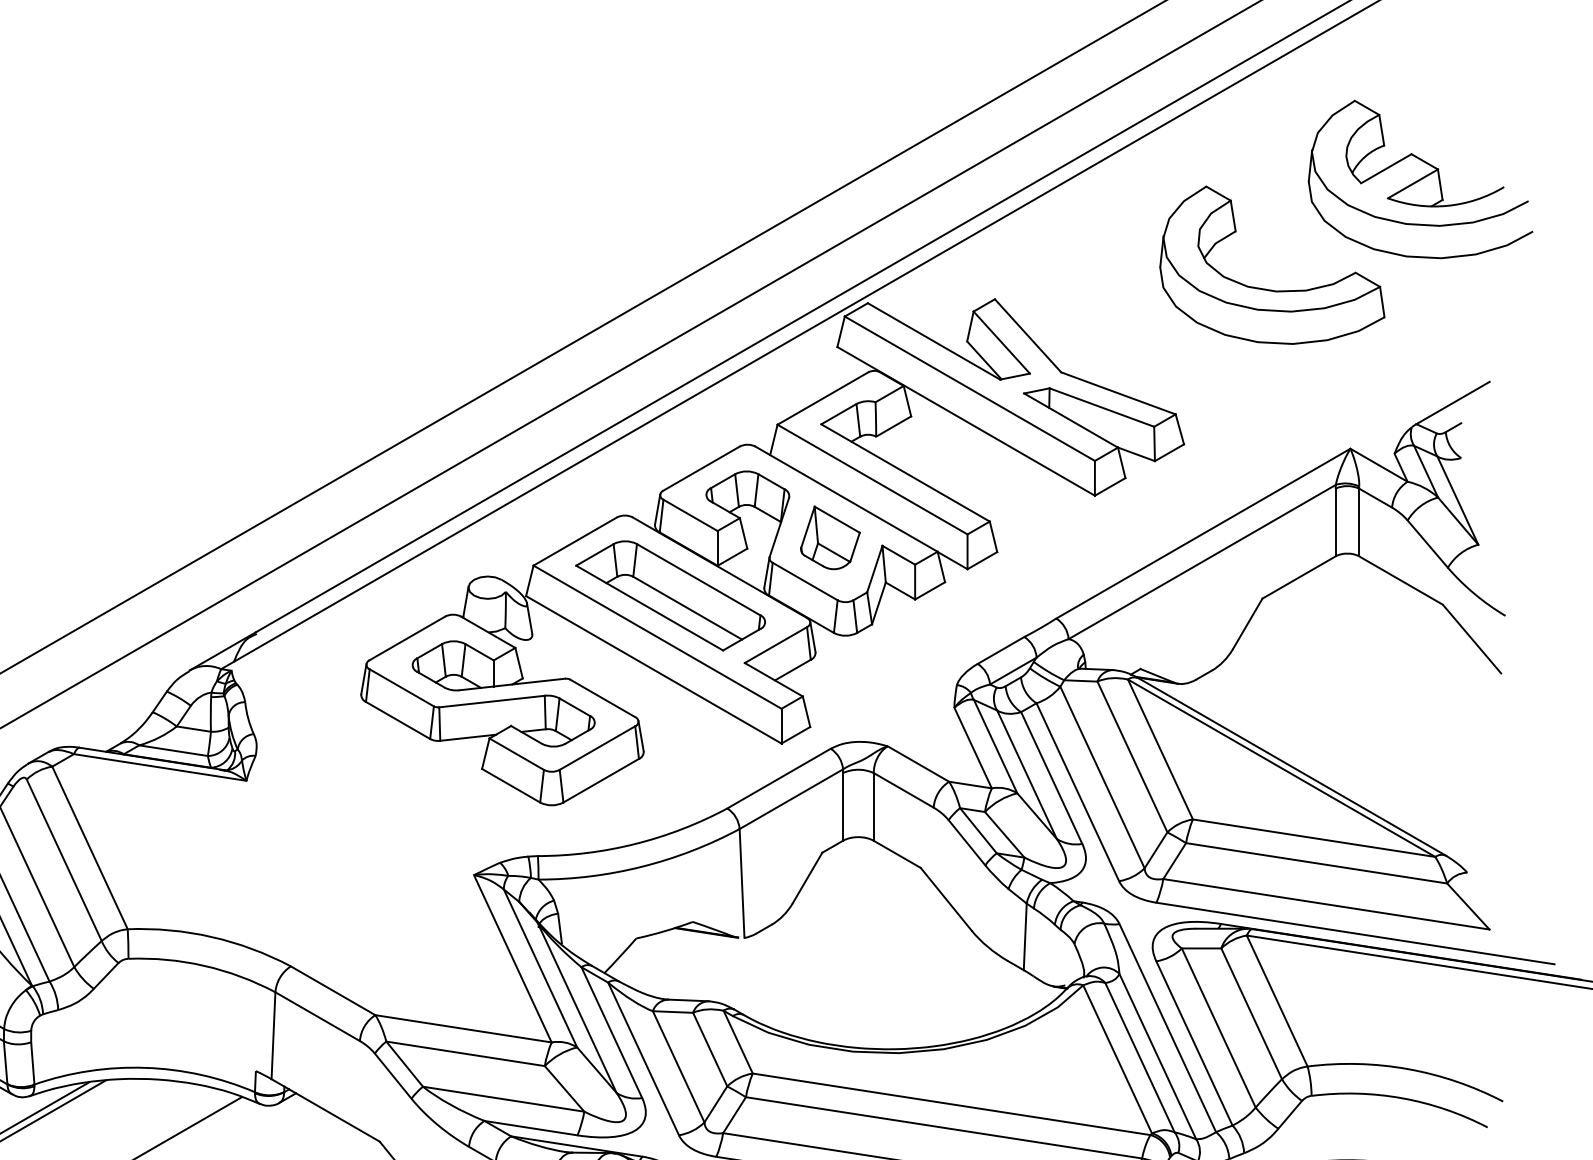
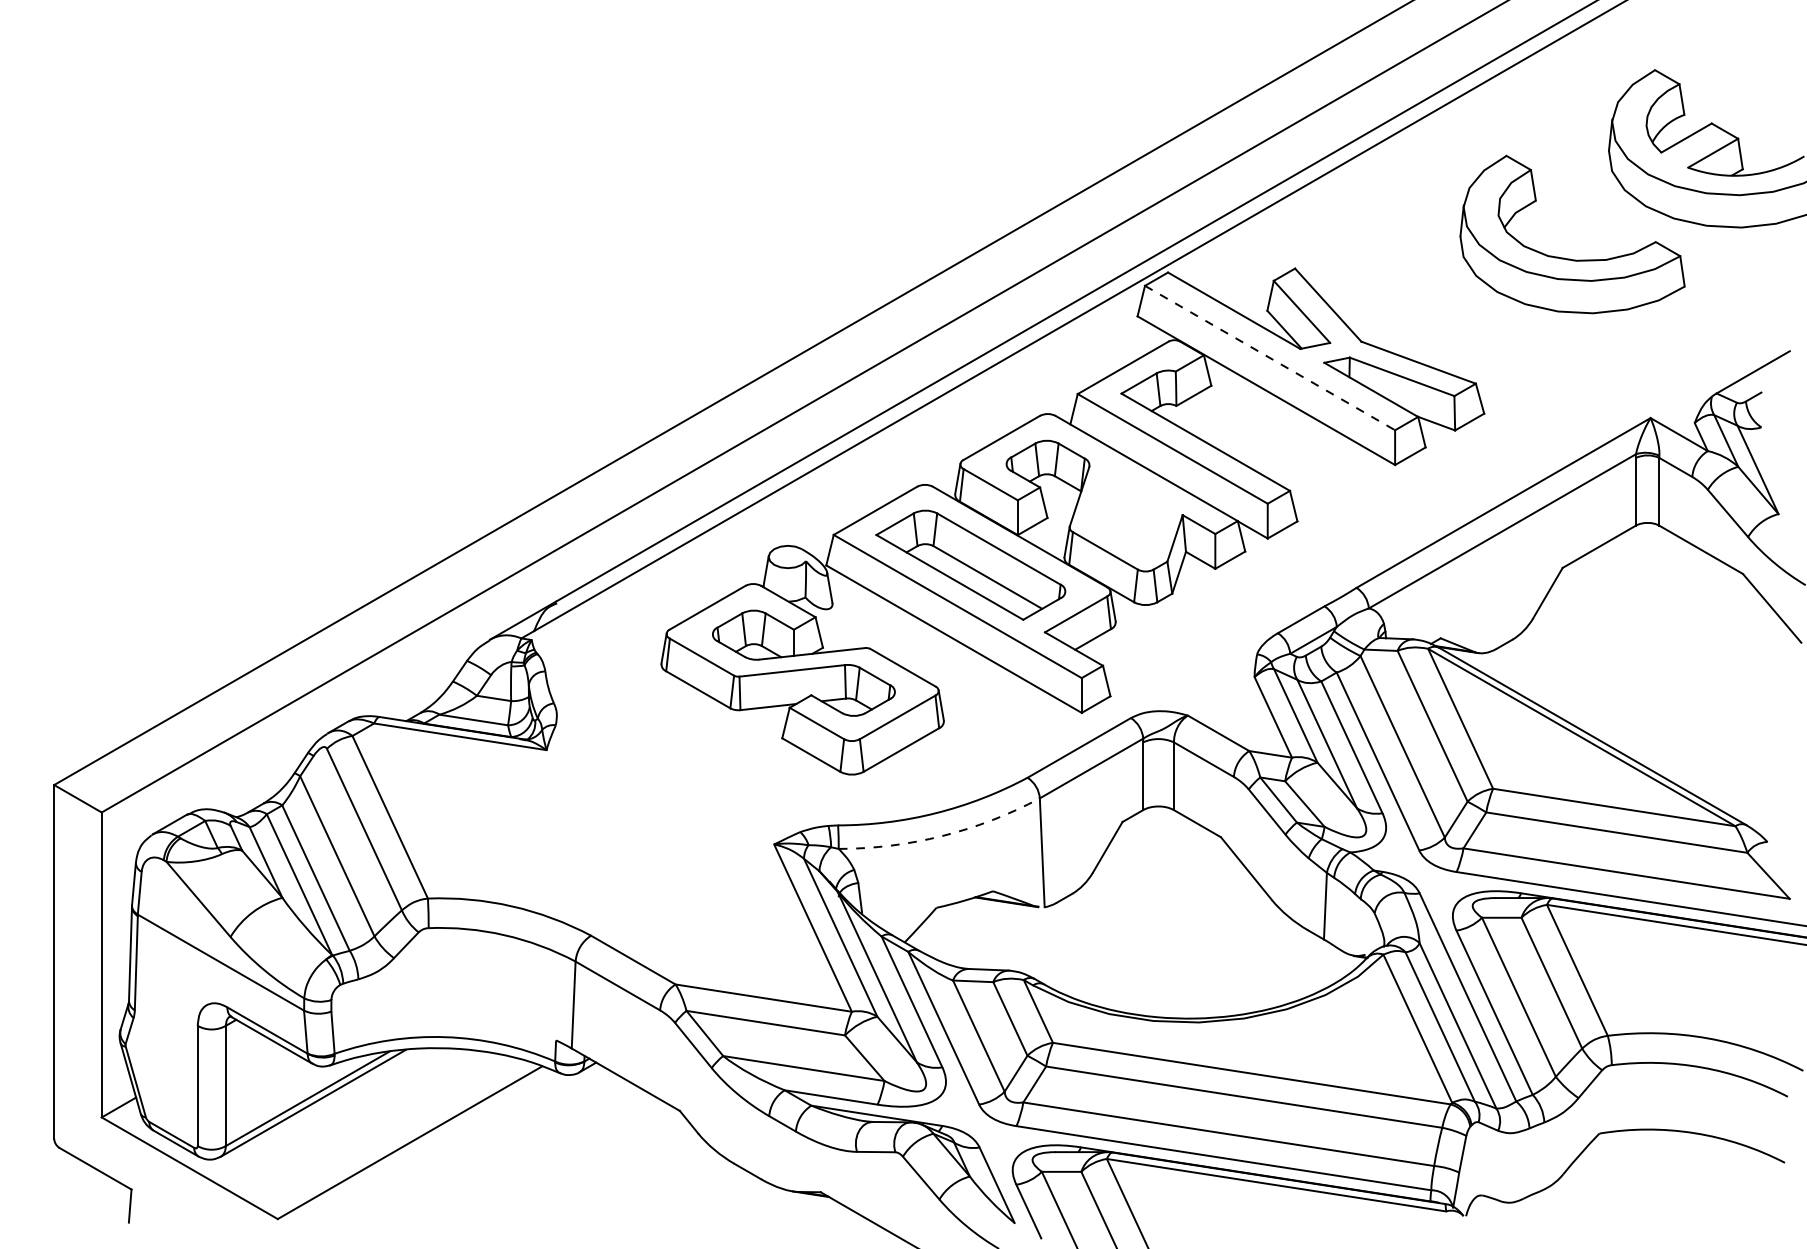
line: (970, 389) -> (1270, 358), solid -> dashed
part: (830, 537) -> (1130, 506), removed
arc: (642, 867) -> (942, 836), solid -> dashed

